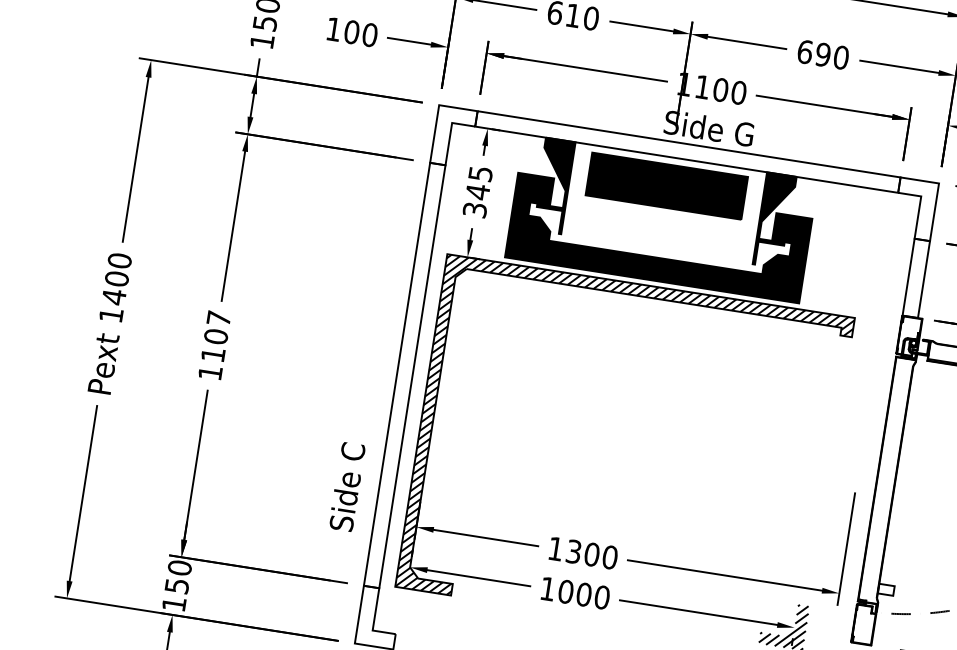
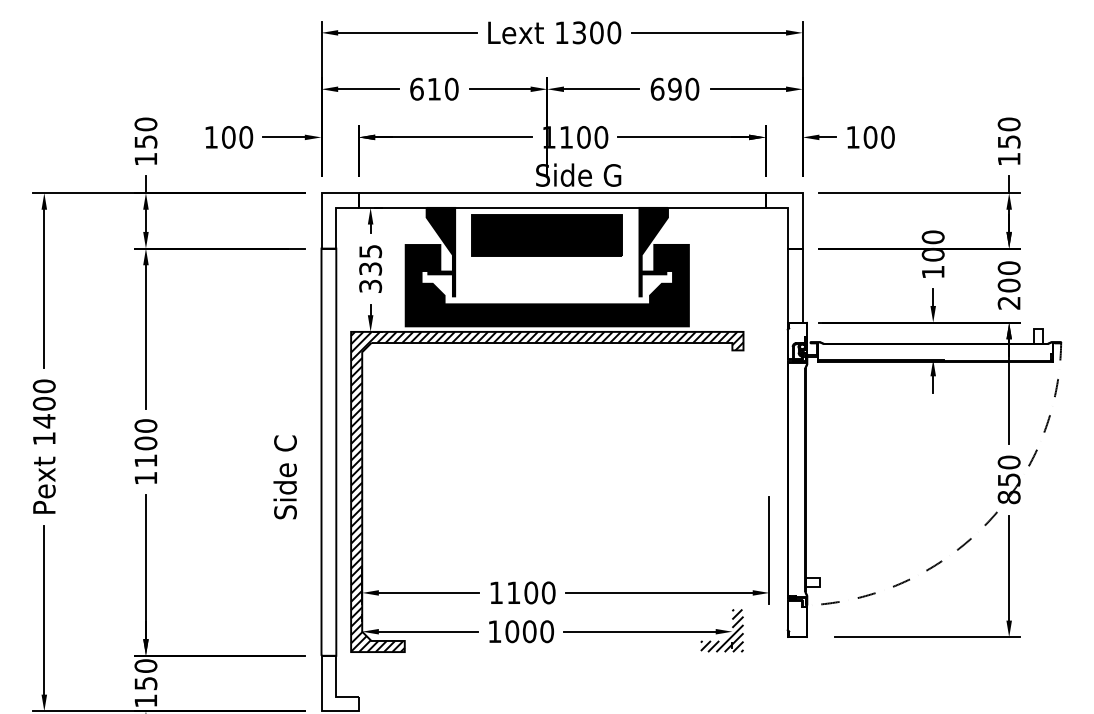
text: (477, 191) -> (370, 268), 345 -> 335
text: (218, 317) -> (145, 425), 1107 -> 1100
text: (346, 486) -> (284, 477), moved
text: (573, 551) -> (513, 592), 1300 -> 1100

